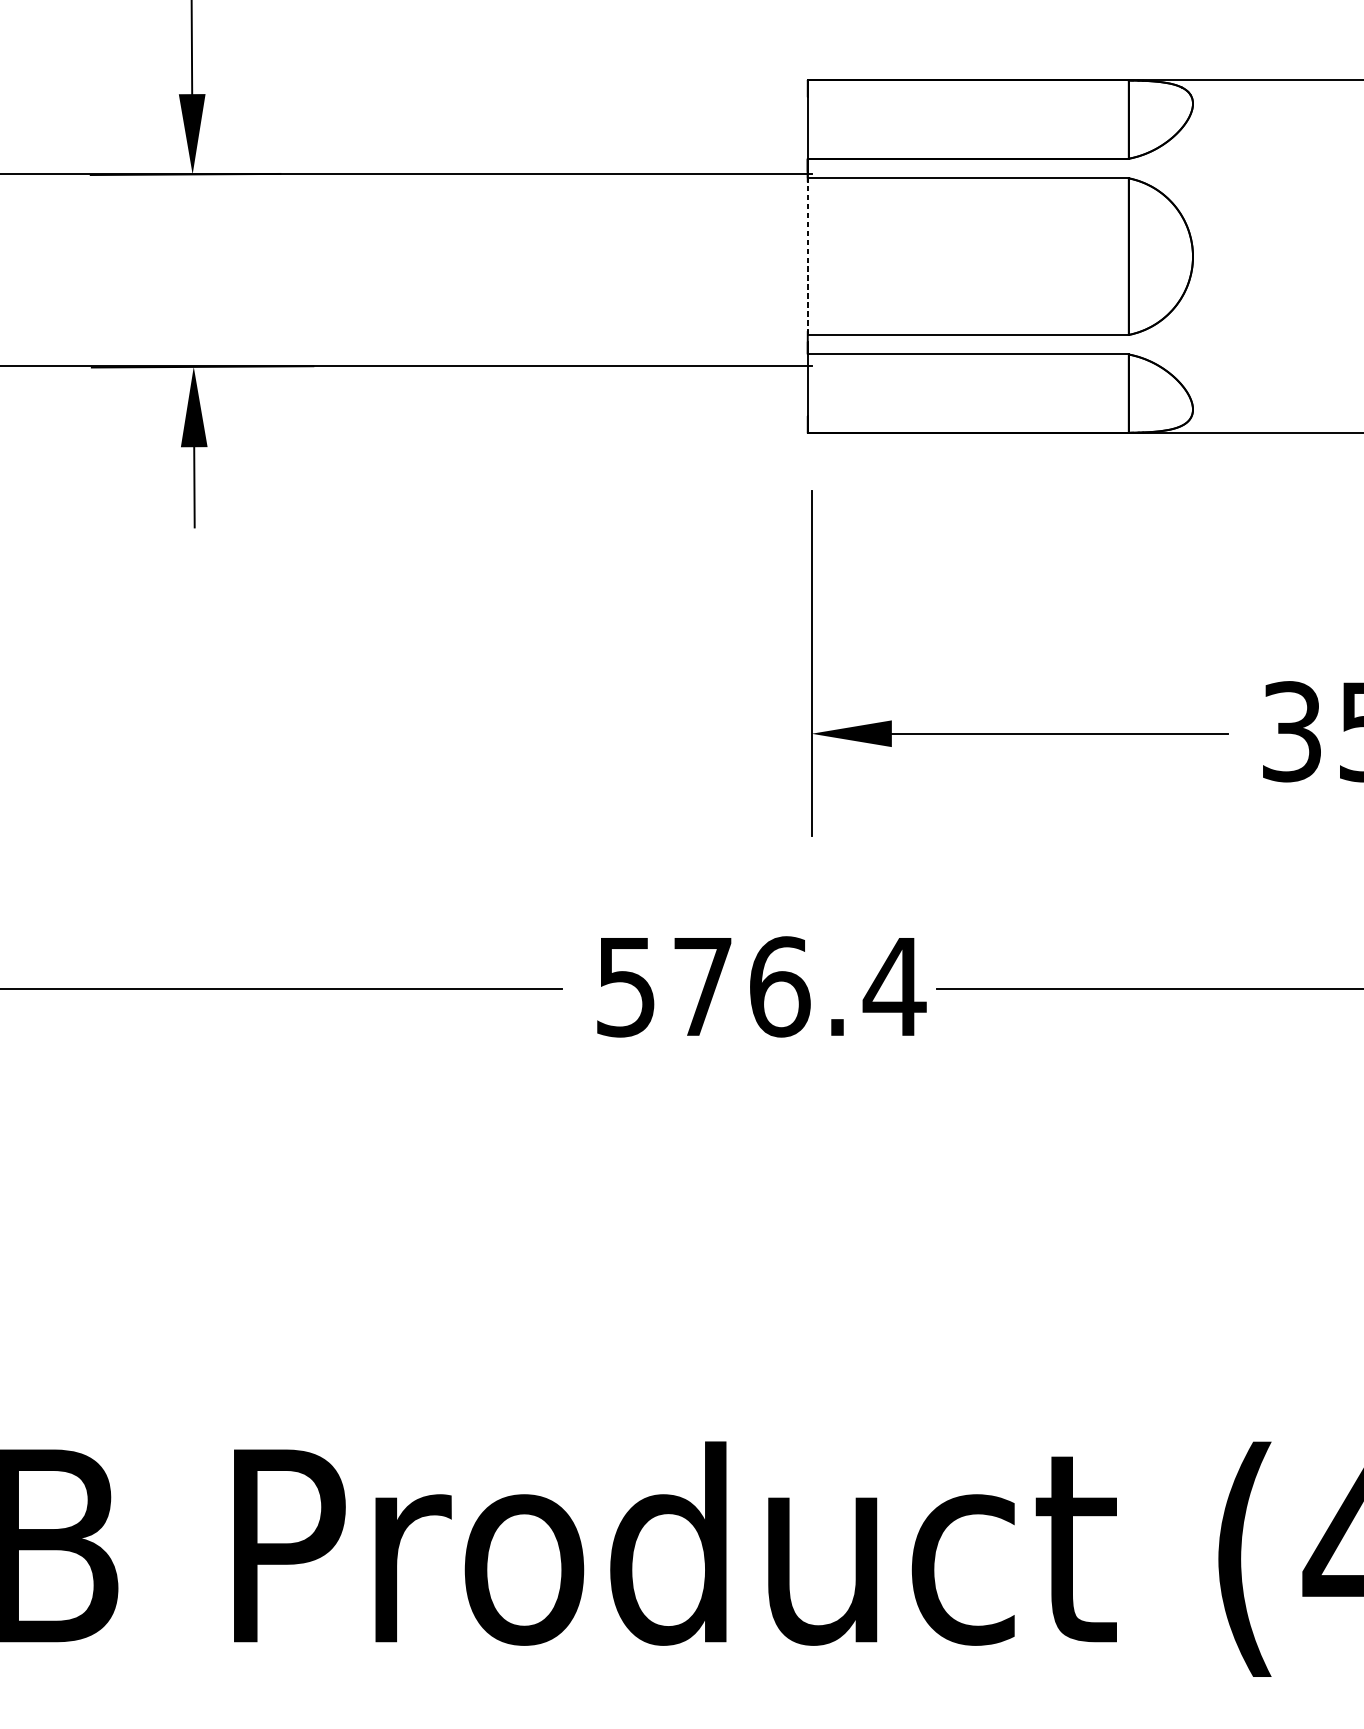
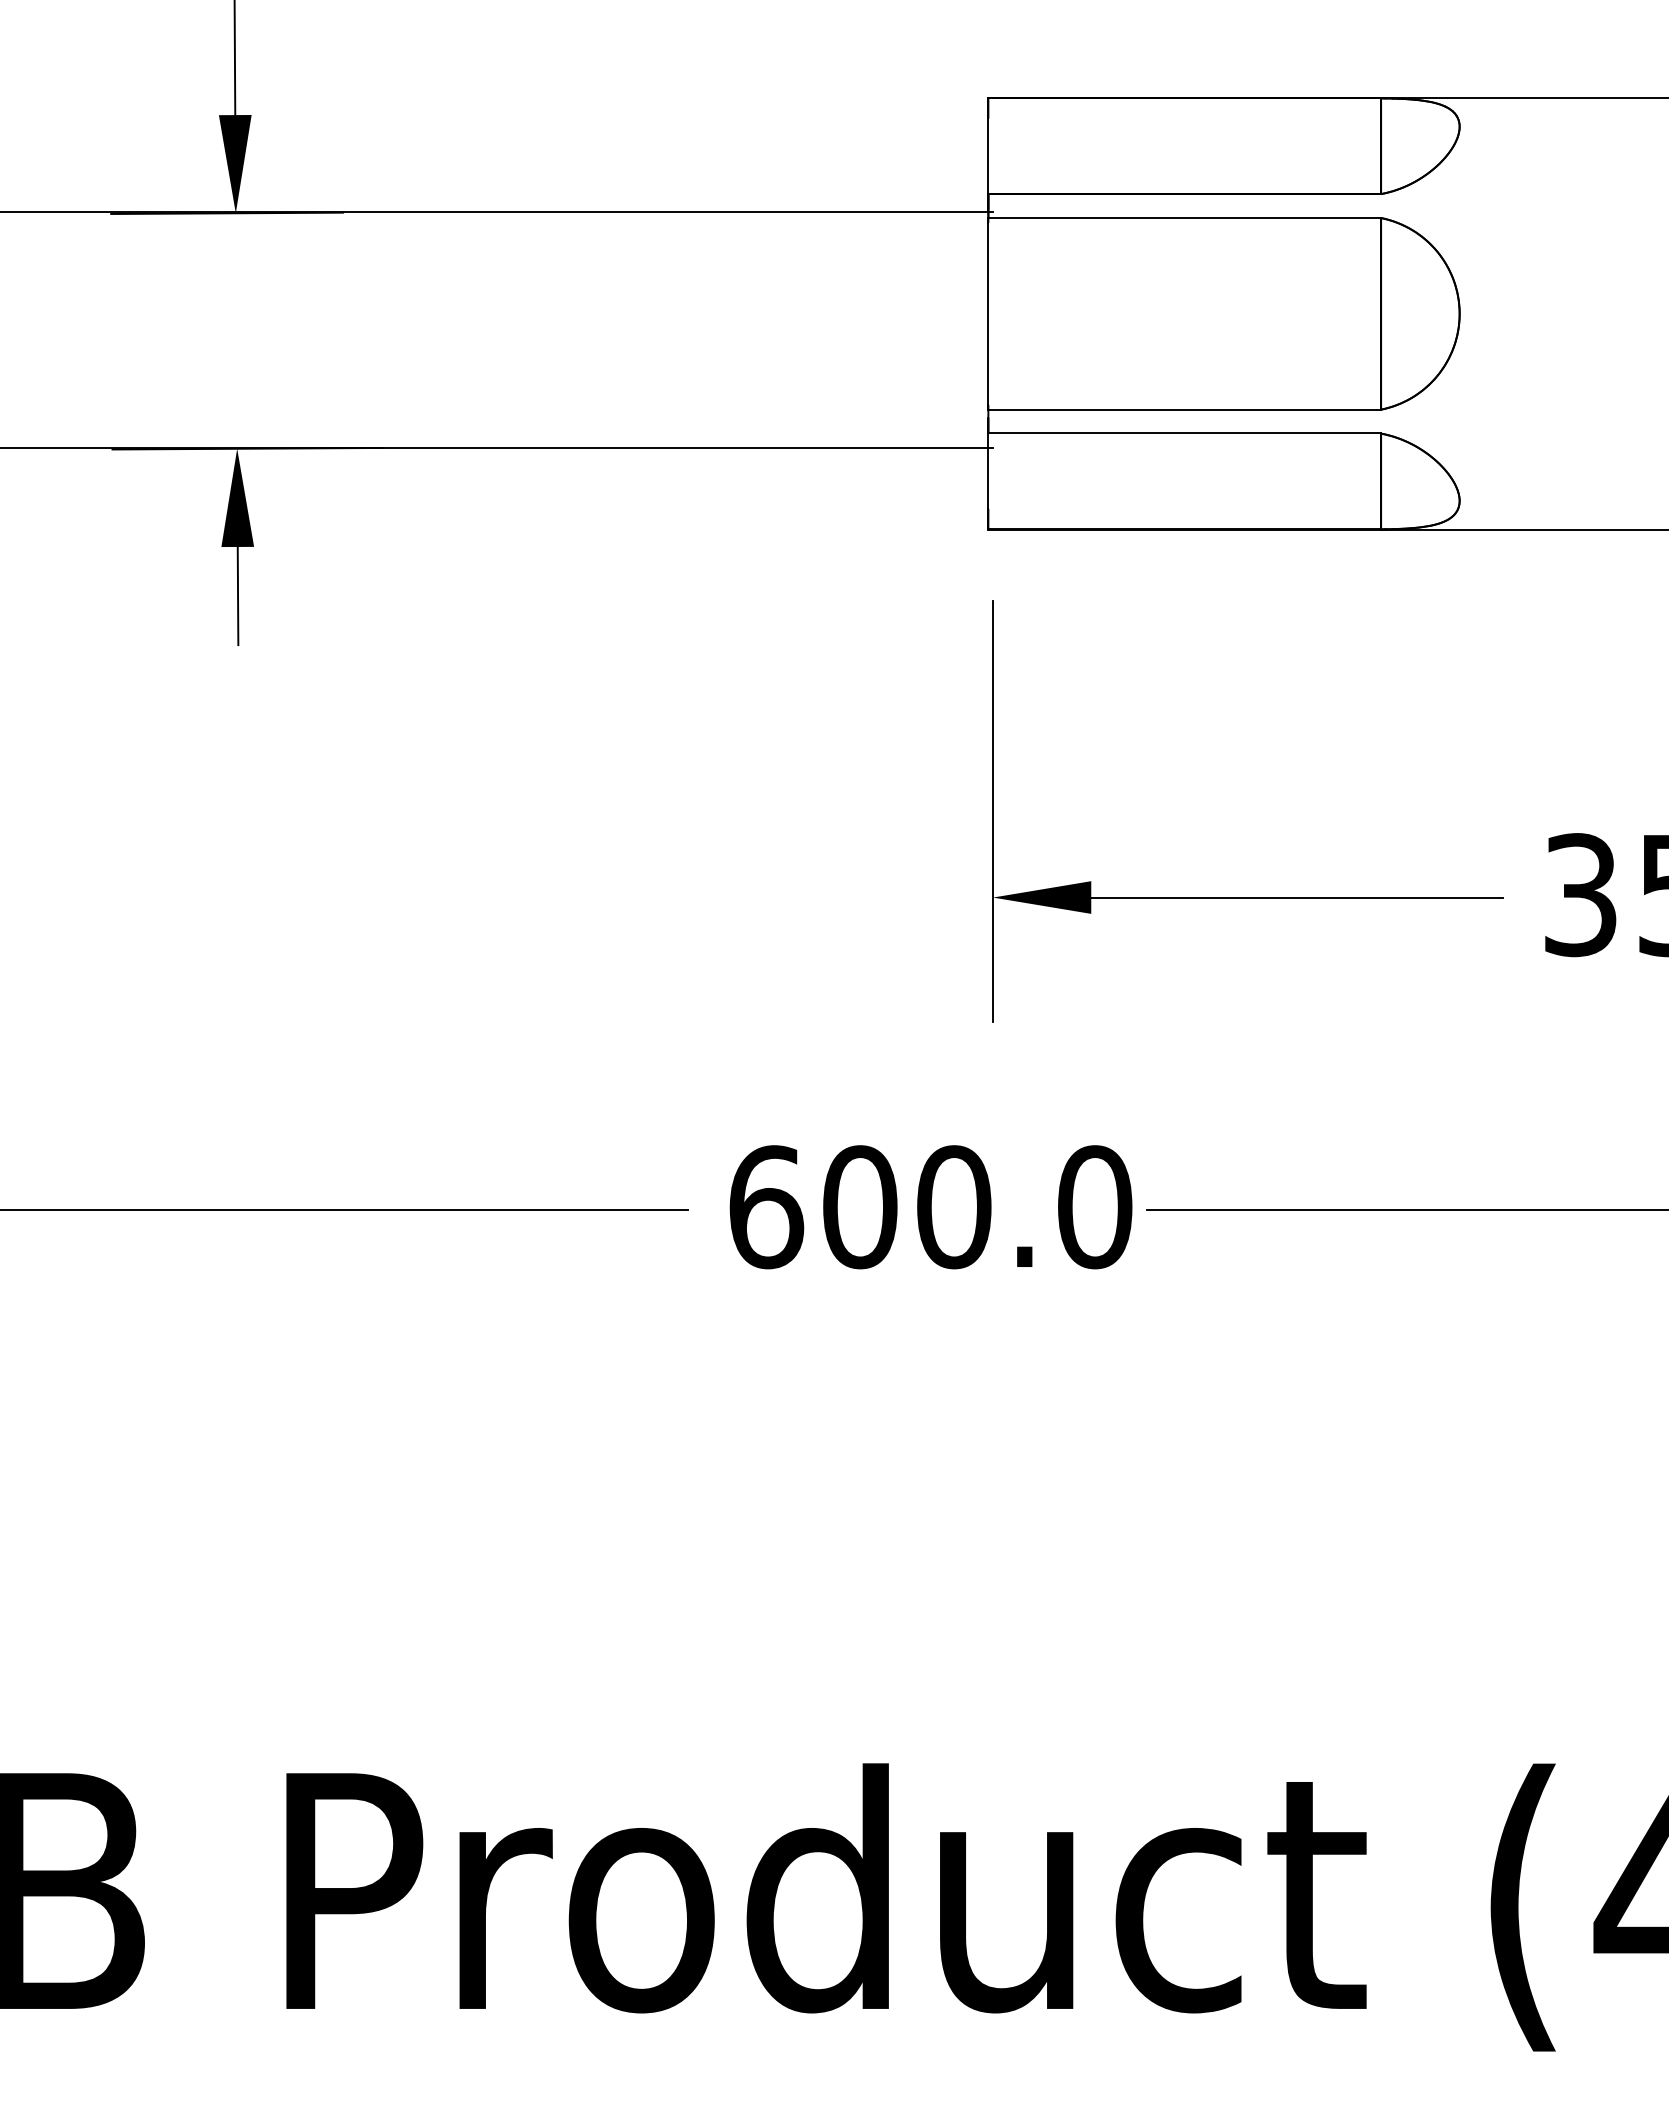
line: (807, 256) -> (988, 313), dashed -> solid
text: (761, 987) -> (931, 1207), 576.4 -> 600.0

